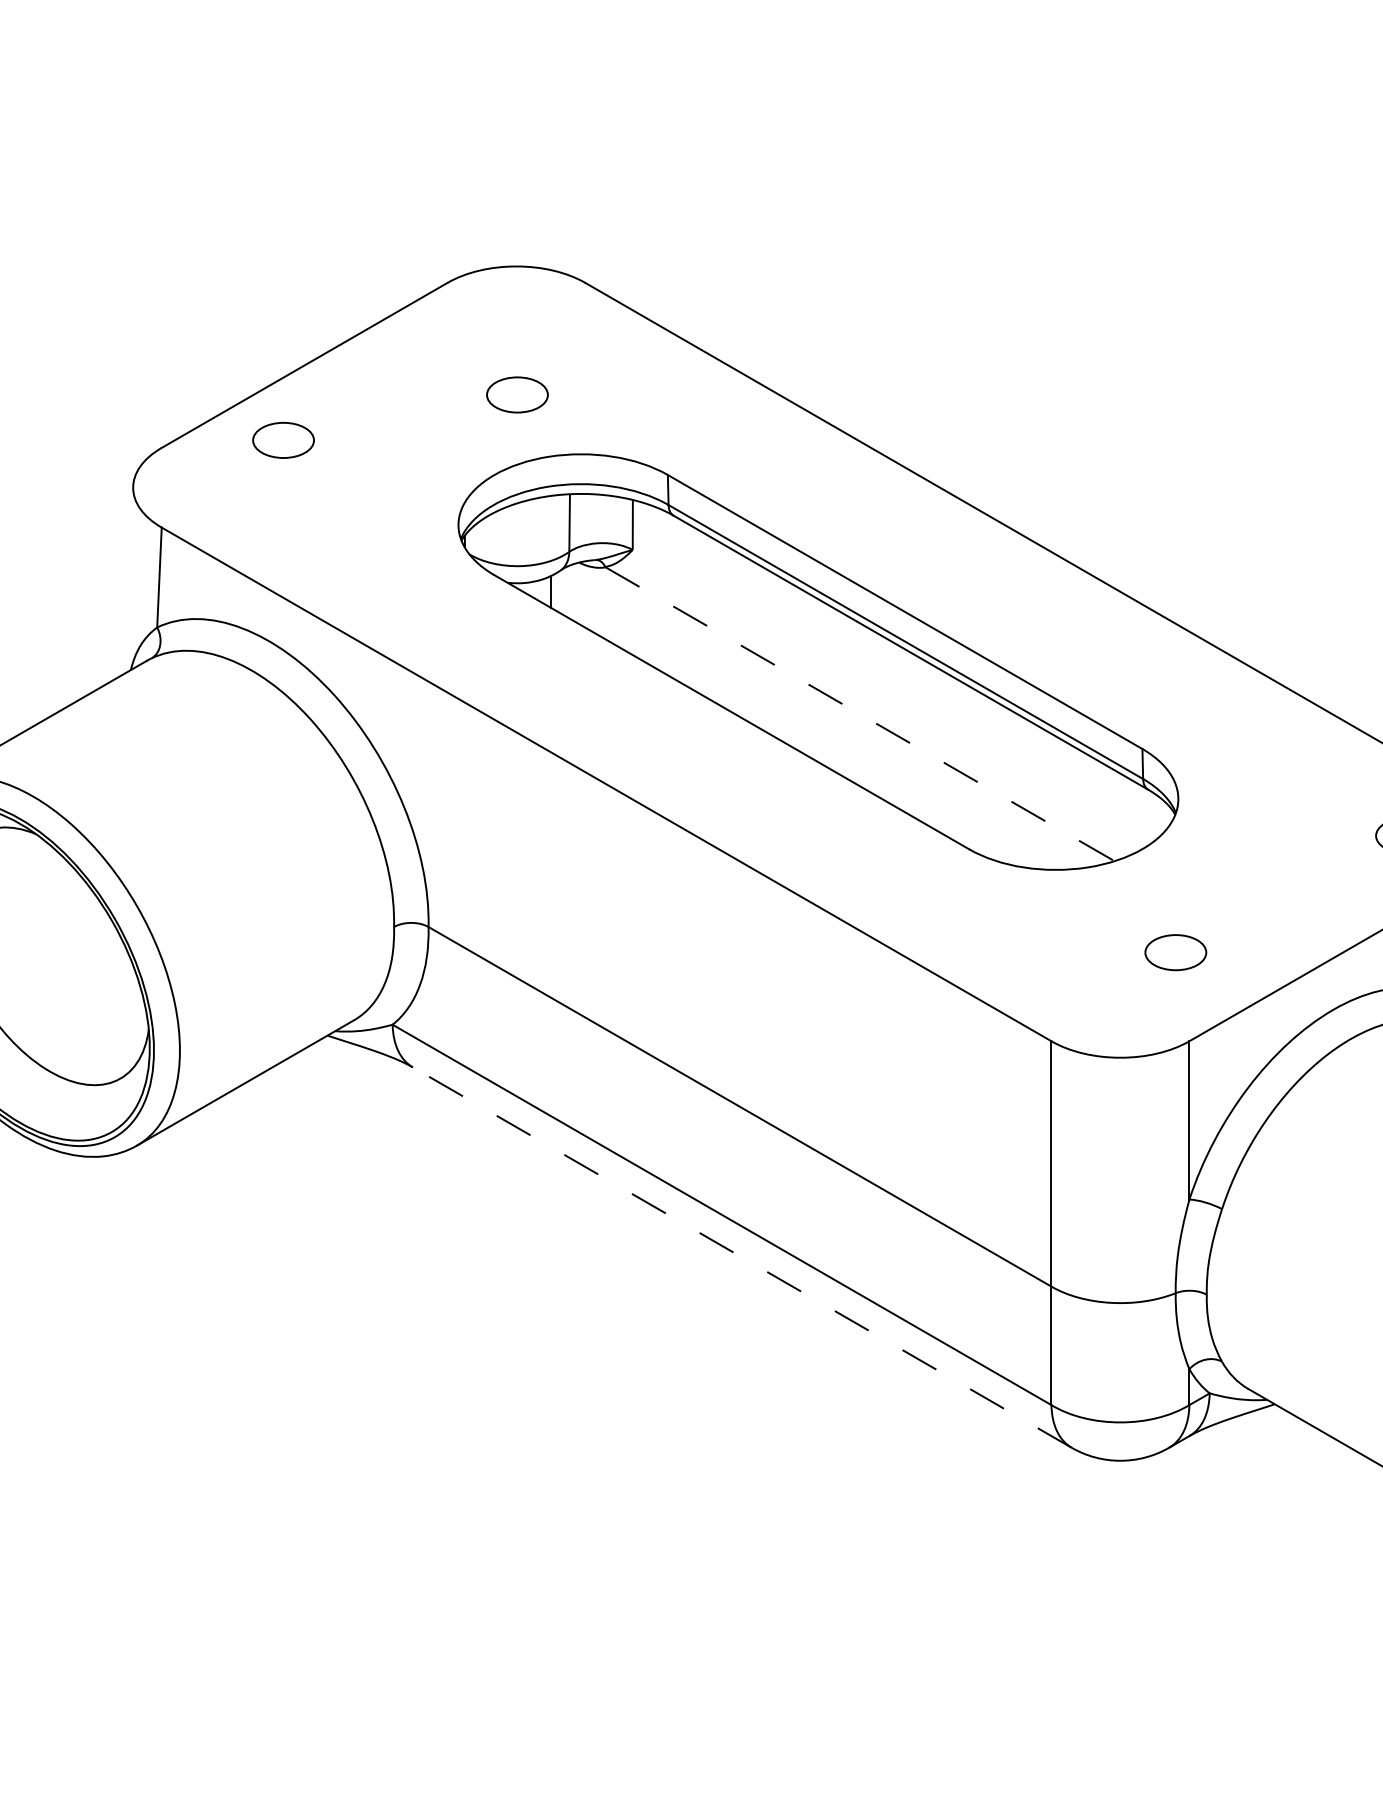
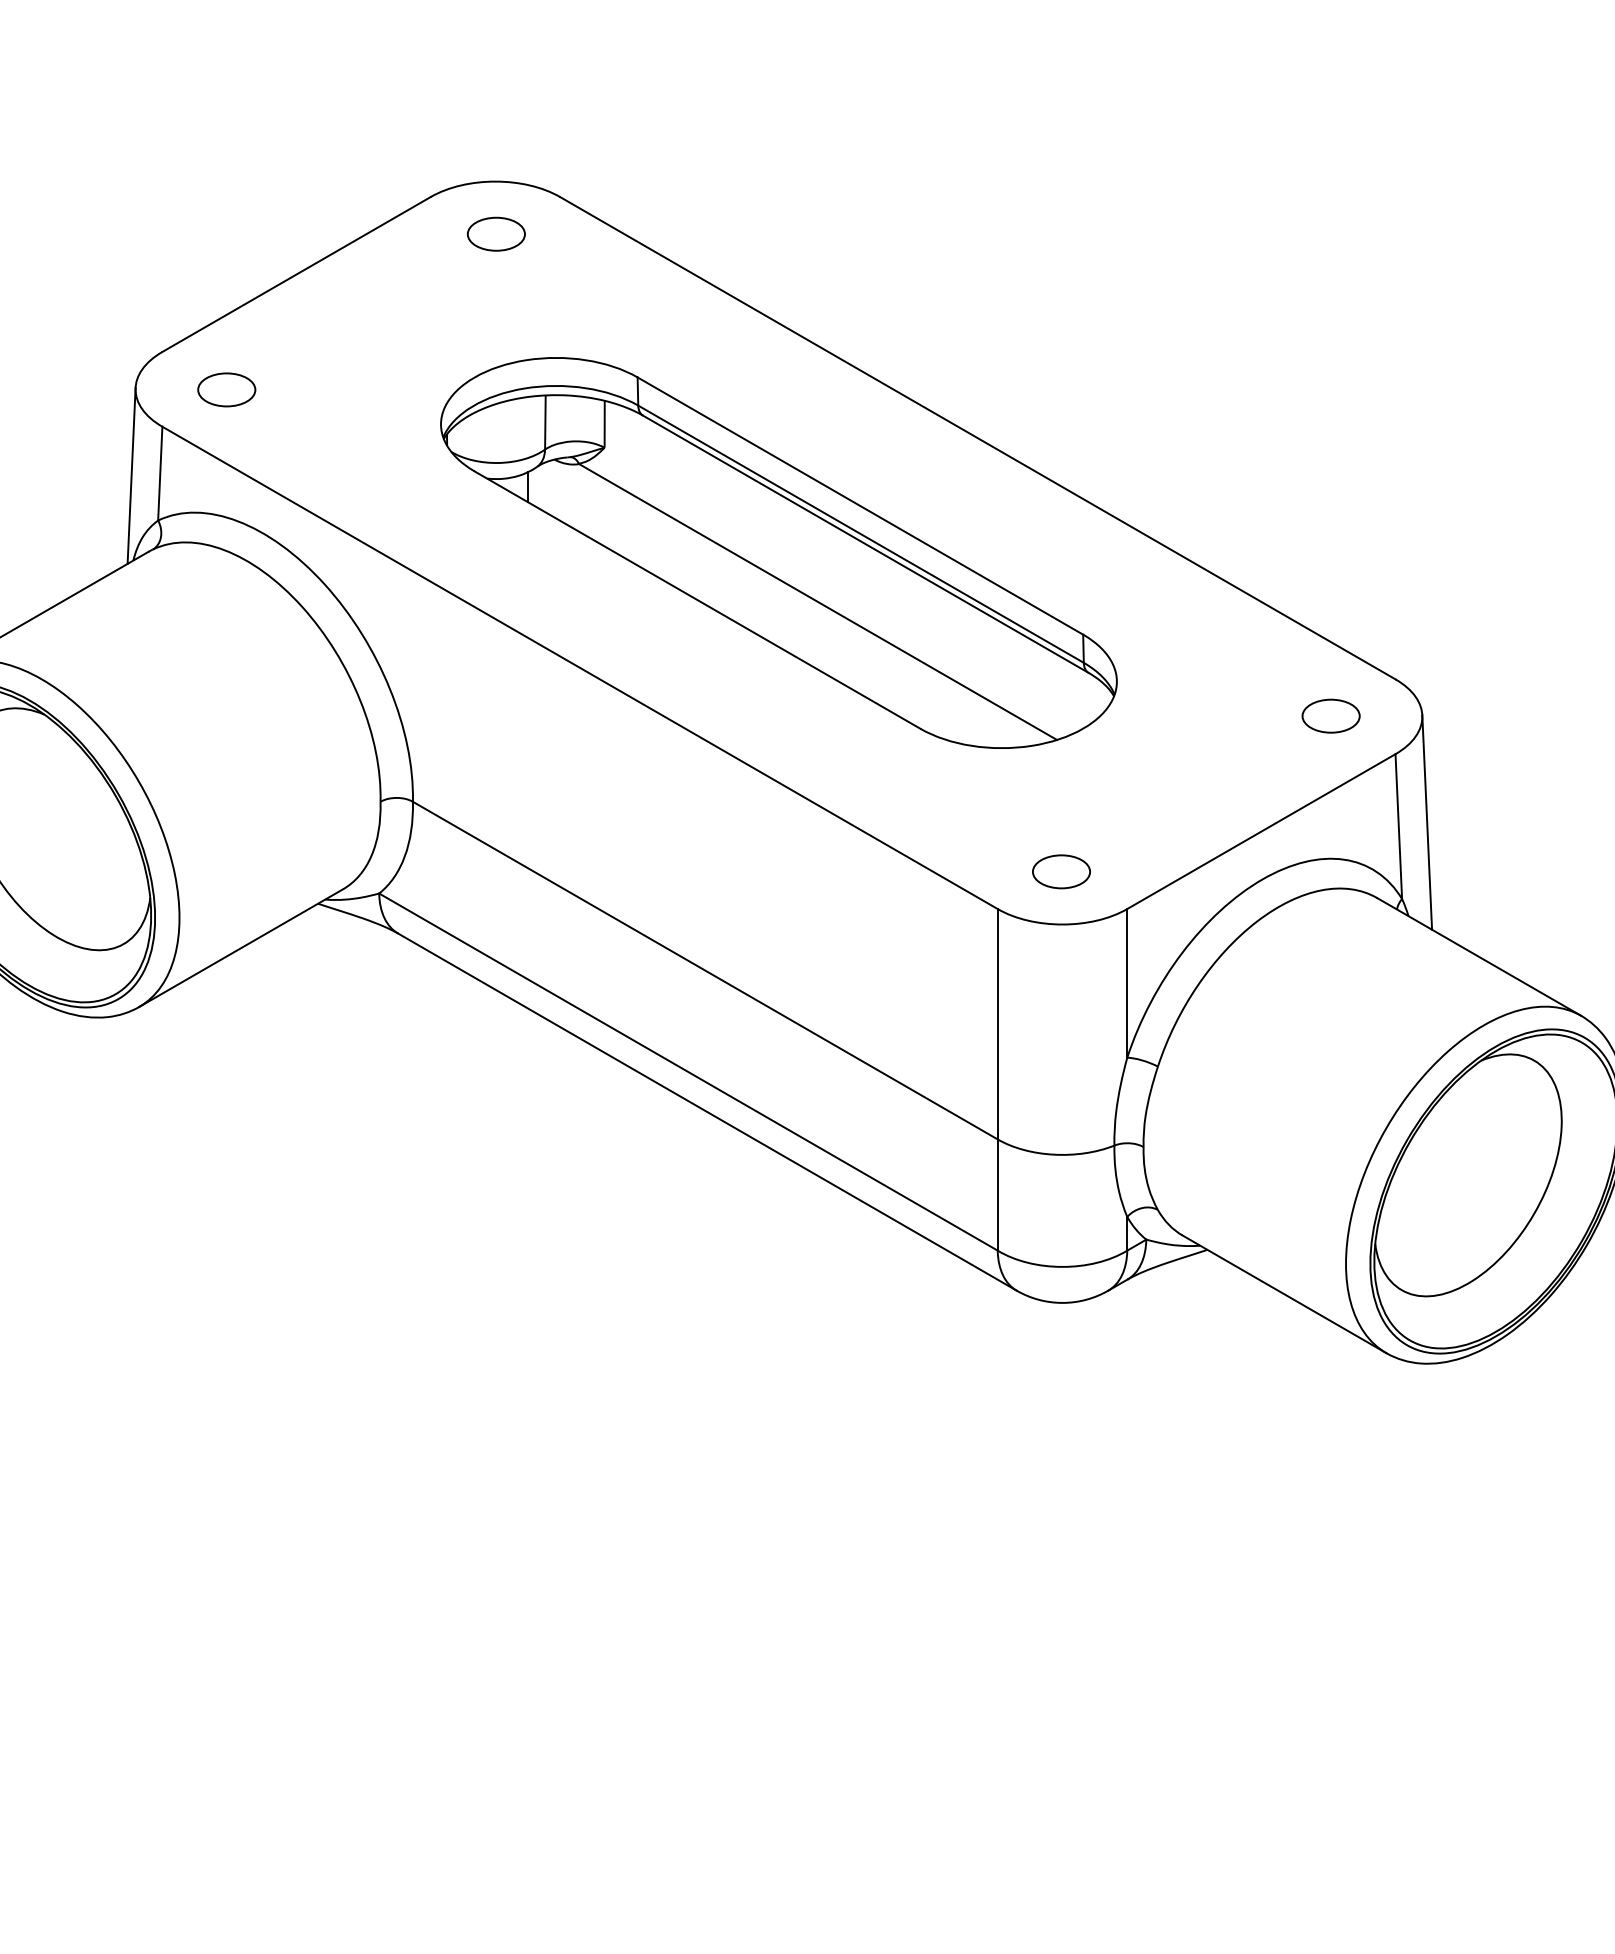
part: (516, 394) -> (495, 233), moved
part: (283, 439) -> (226, 389), moved
line: (128, 579) -> (131, 475), added
line: (860, 714) -> (818, 602), dashed -> solid
part: (1175, 952) -> (1061, 871), moved
line: (741, 1256) -> (706, 1111), dashed -> solid

